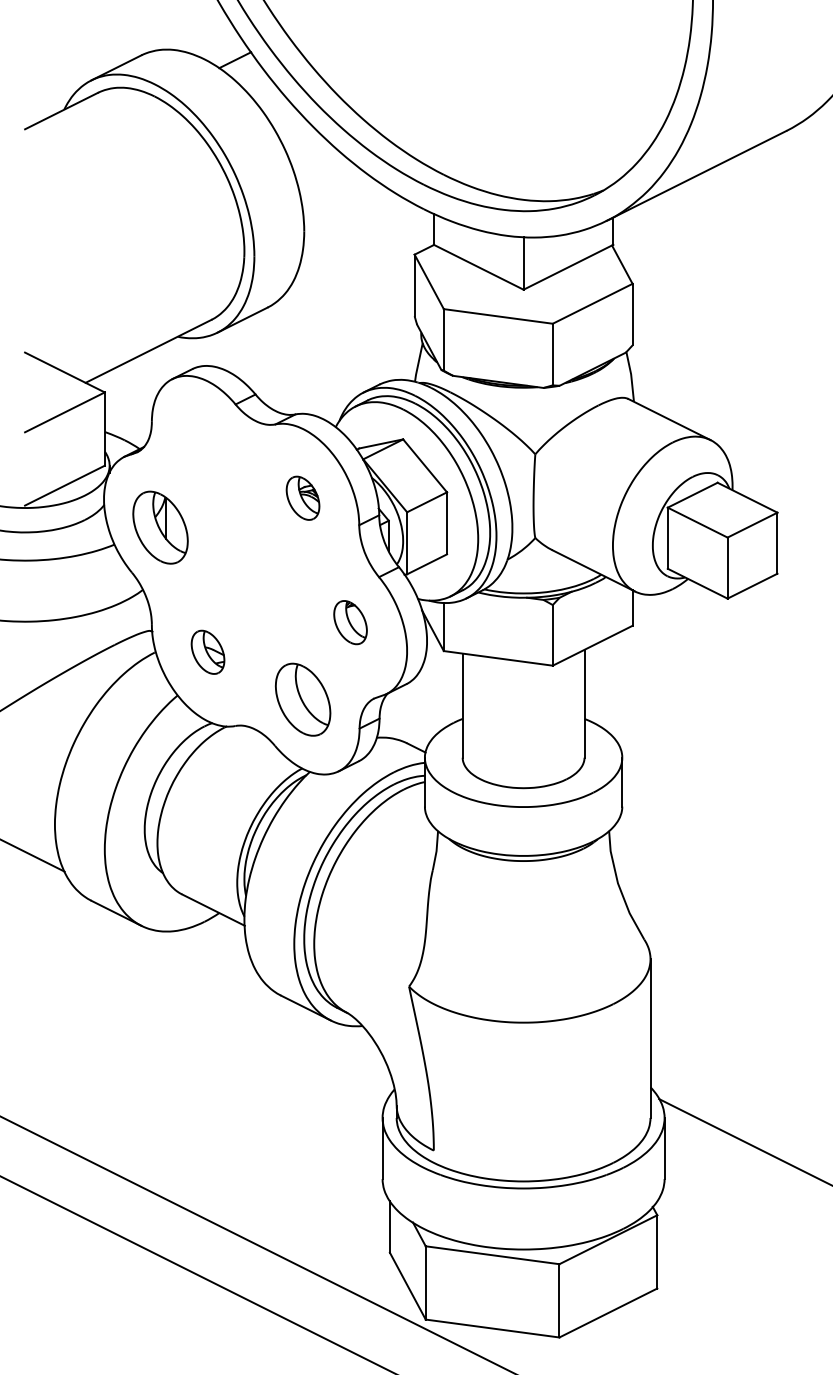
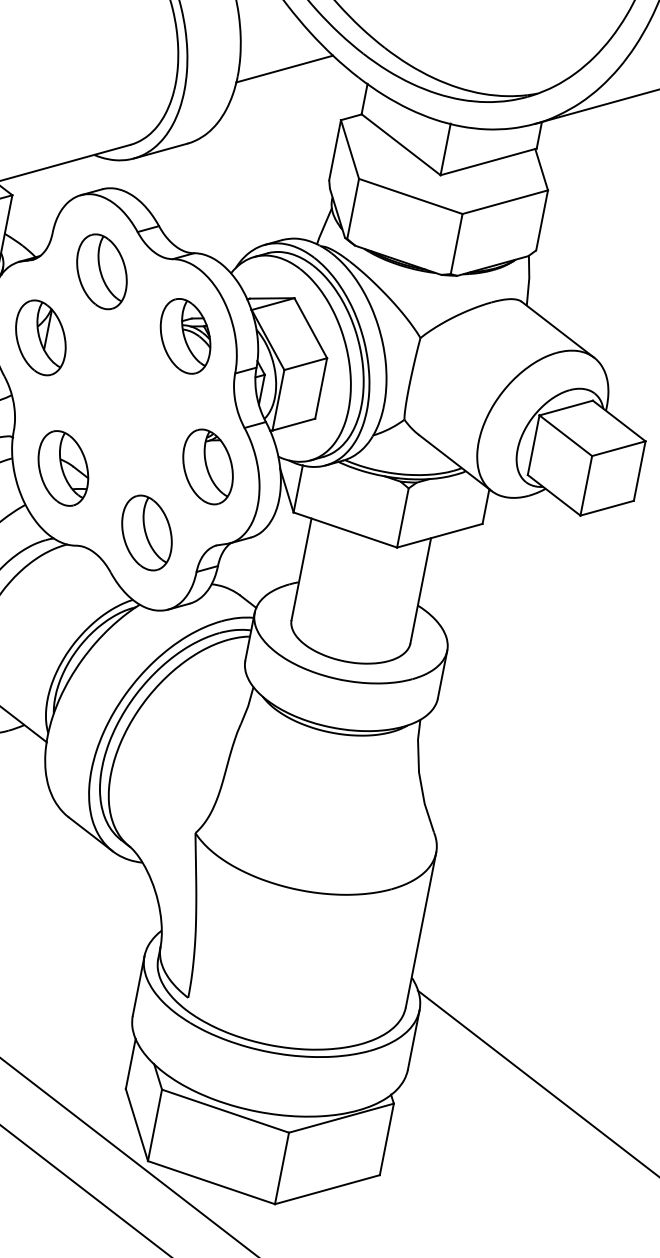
line: (348, 214) -> (284, 68), added
part: (207, 450) -> (101, 271), added
part: (302, 498) -> (184, 336), size x1.67
part: (350, 622) -> (208, 466), size x1.67
part: (207, 652) -> (62, 468), size x1.67

